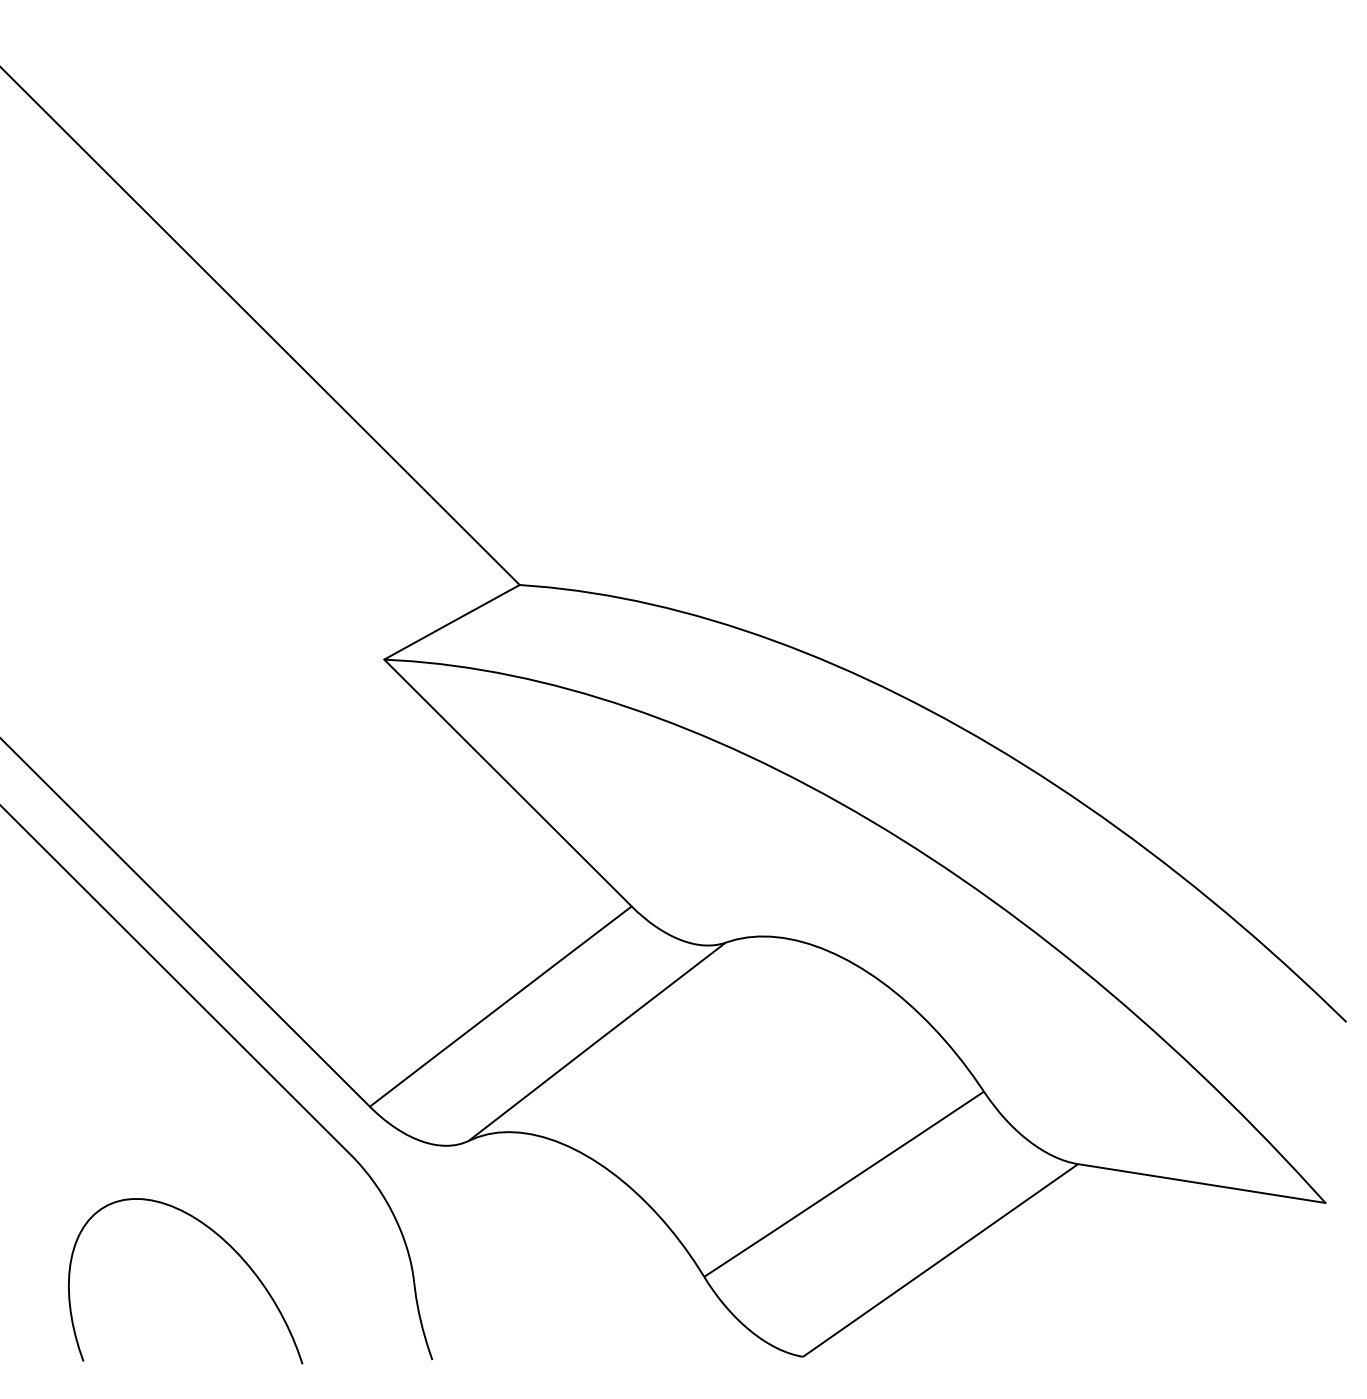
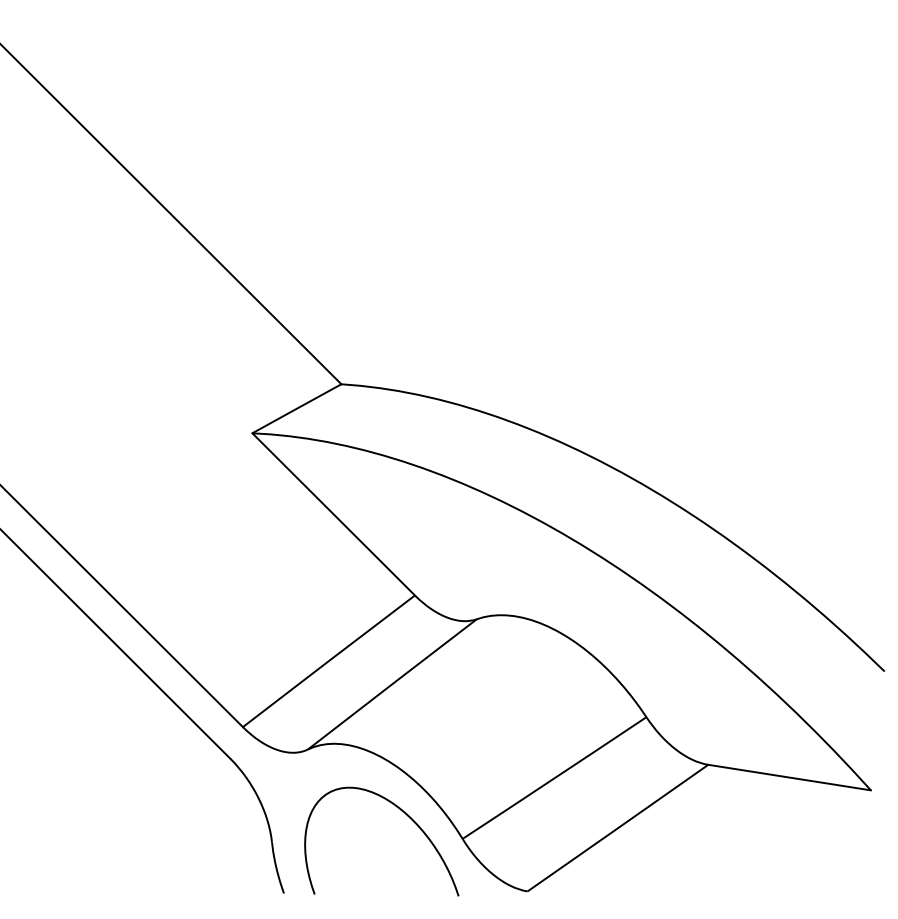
curve: (215, 1235) -> (401, 811), moved

